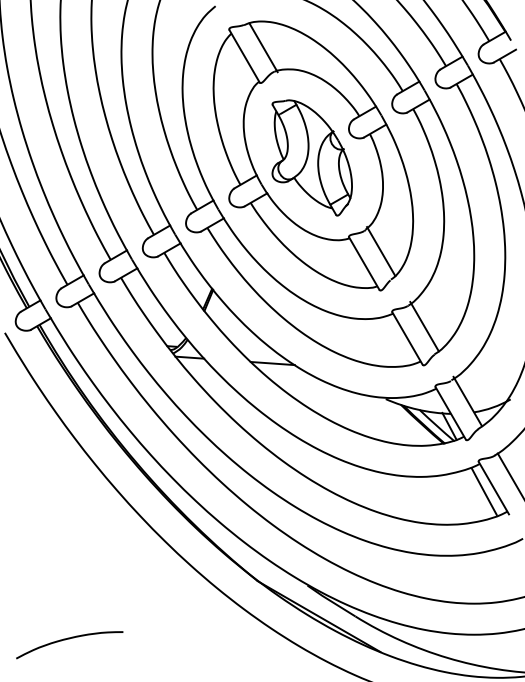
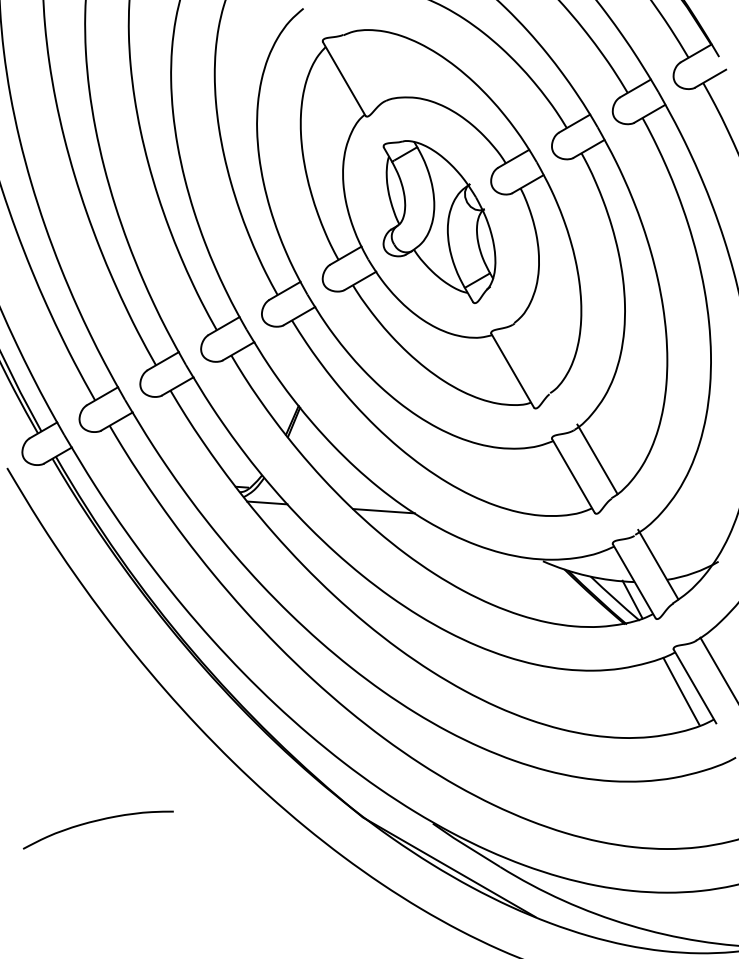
line: (263, 47) -> (370, 66), removed
line: (381, 251) -> (536, 353), removed
curve: (69, 639) -> (98, 822), moved

